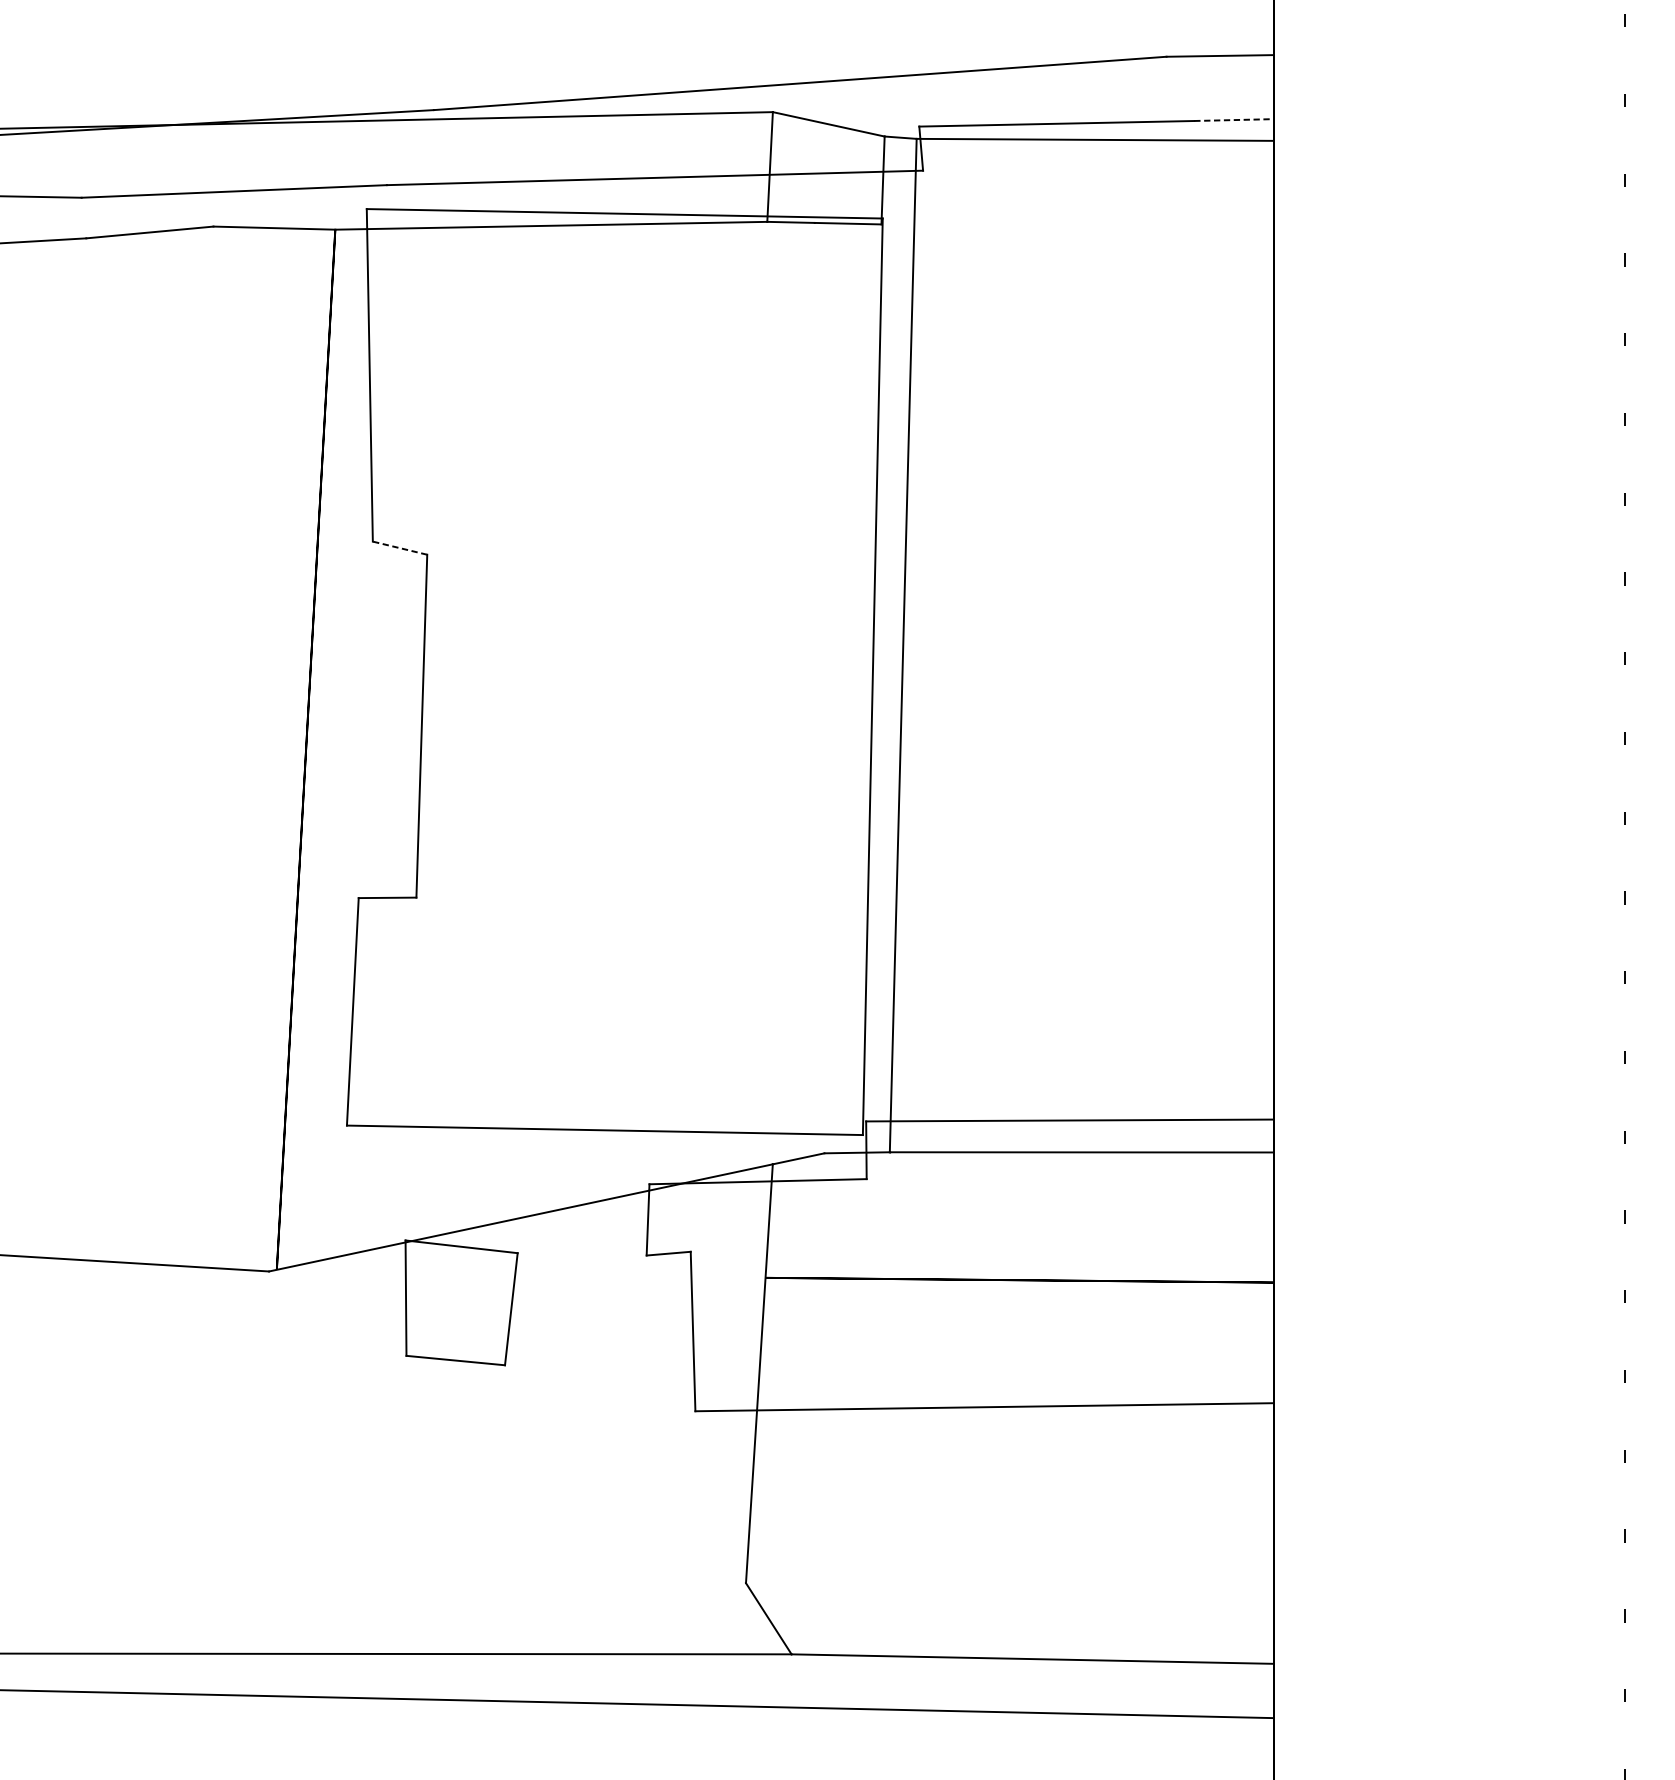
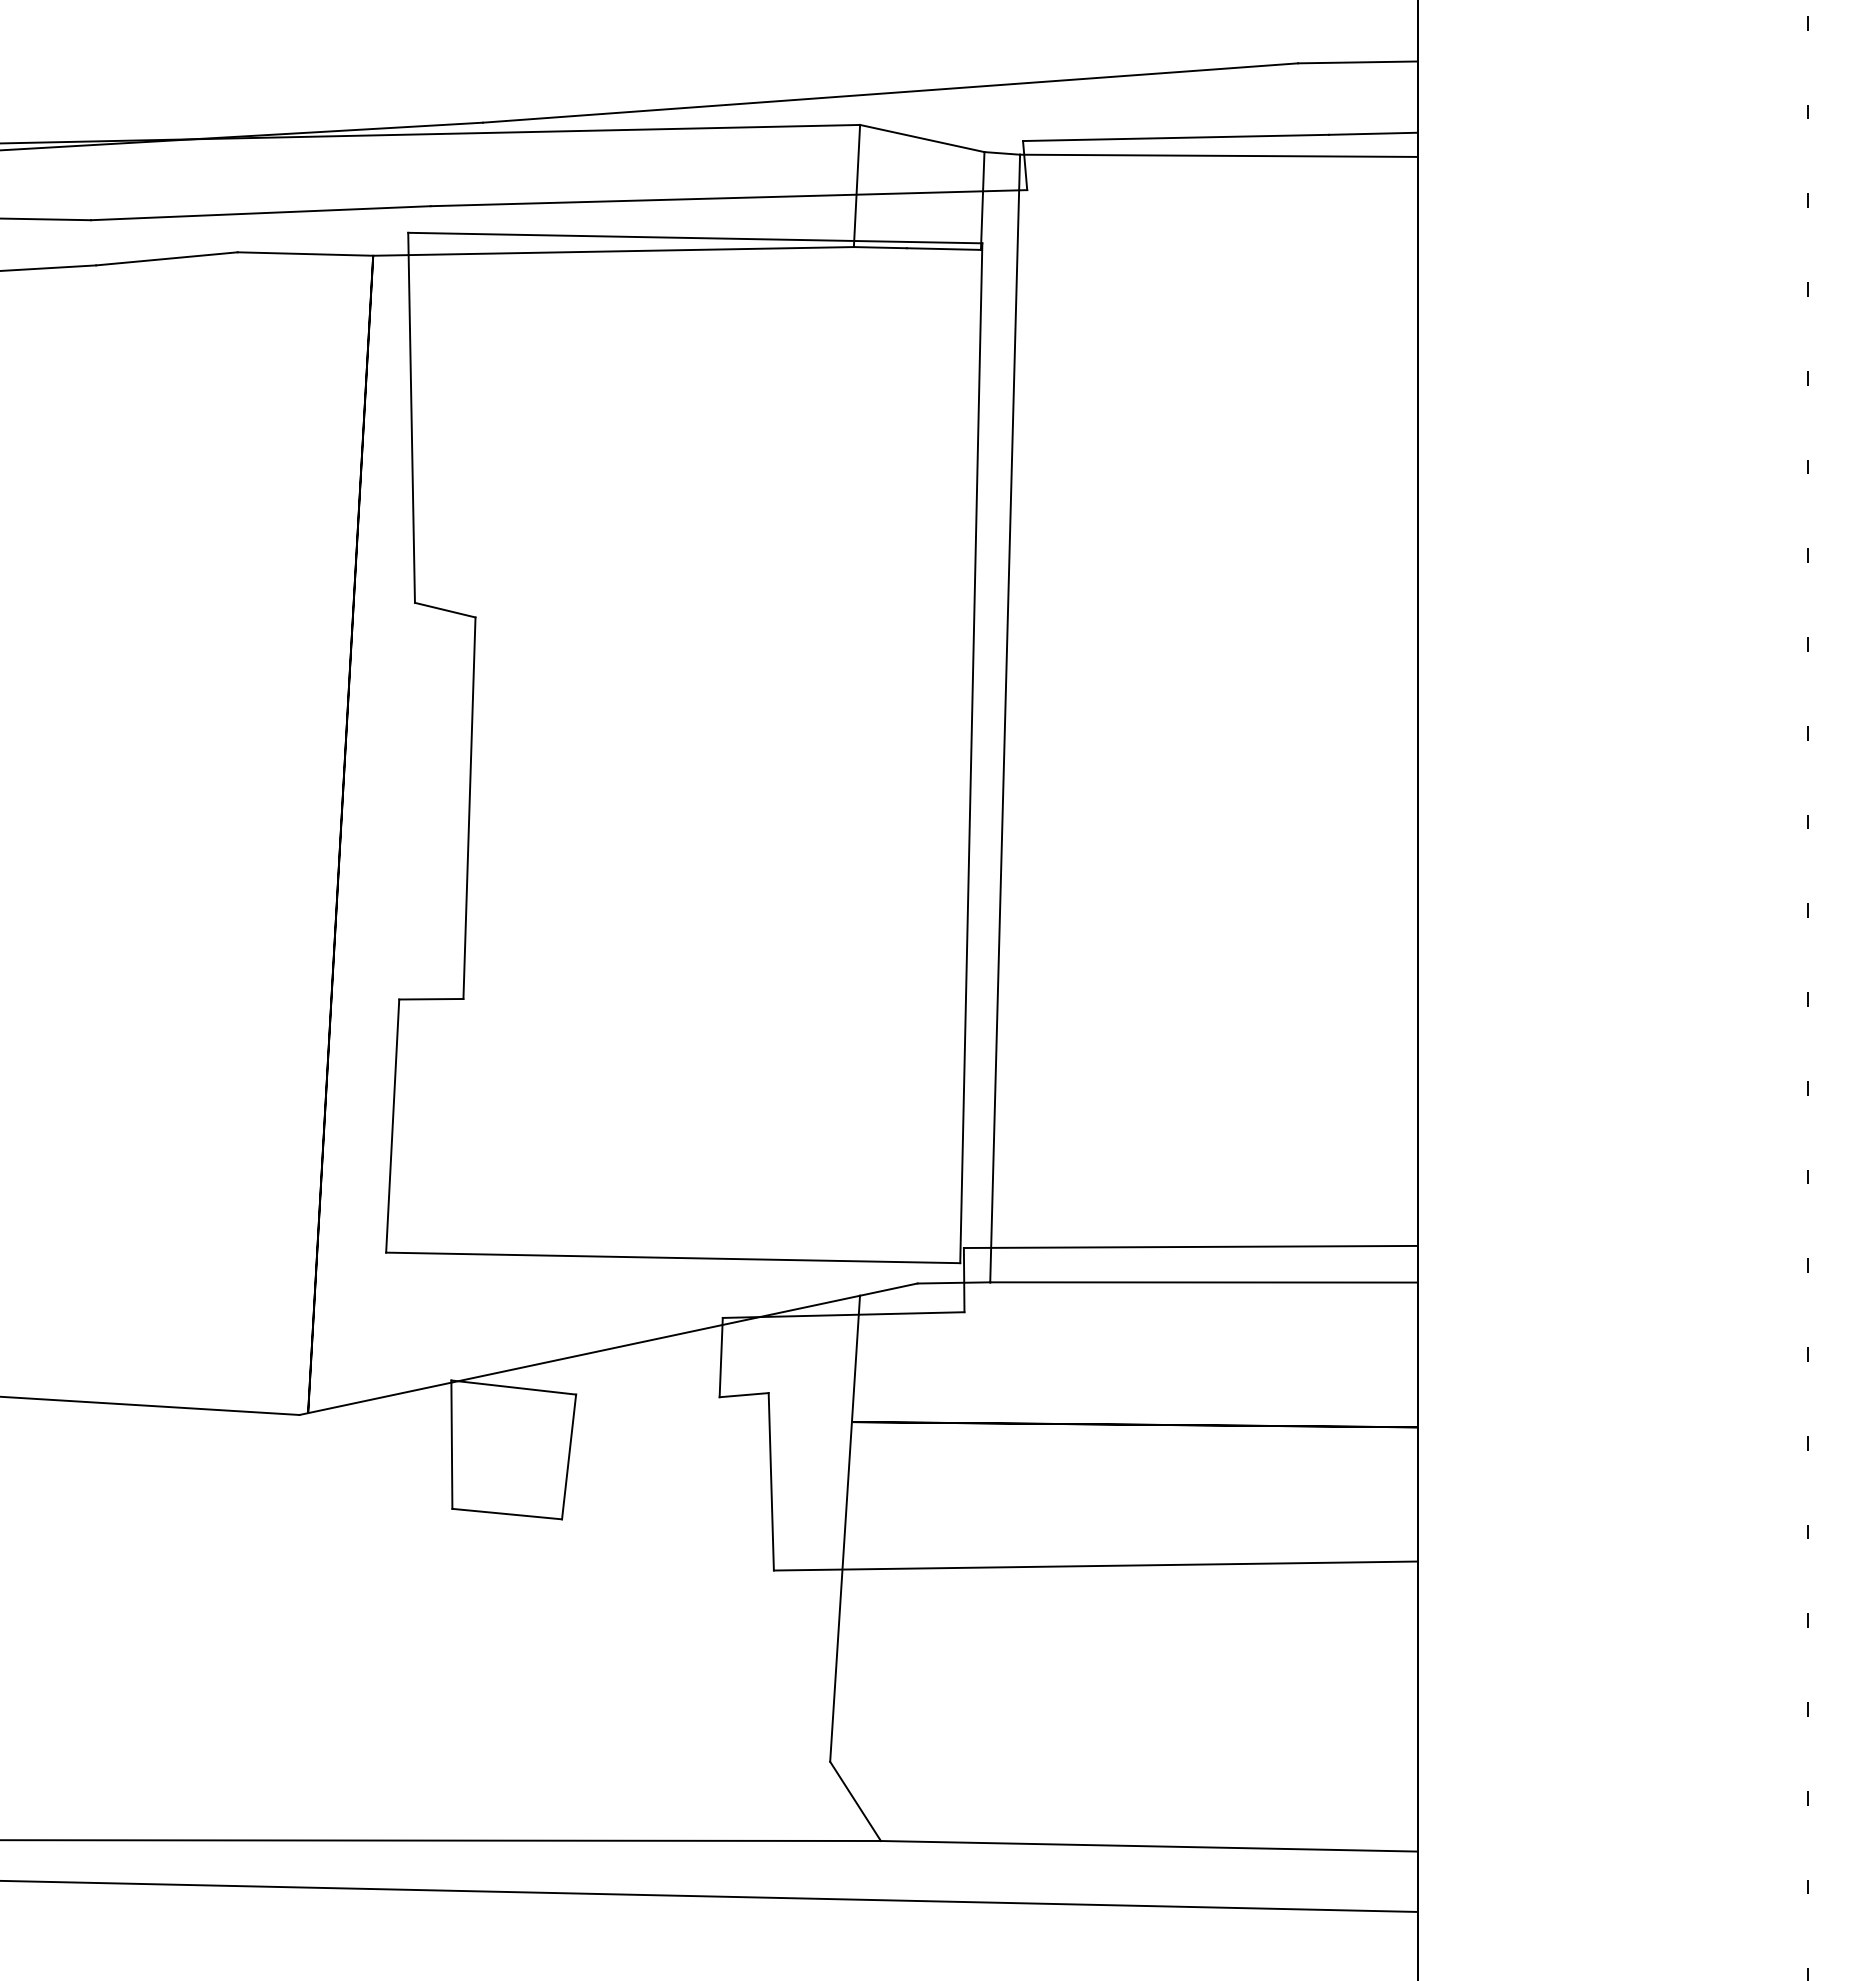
line: (1234, 119) -> (1373, 133), dashed -> solid
line: (399, 548) -> (444, 610), dashed -> solid

